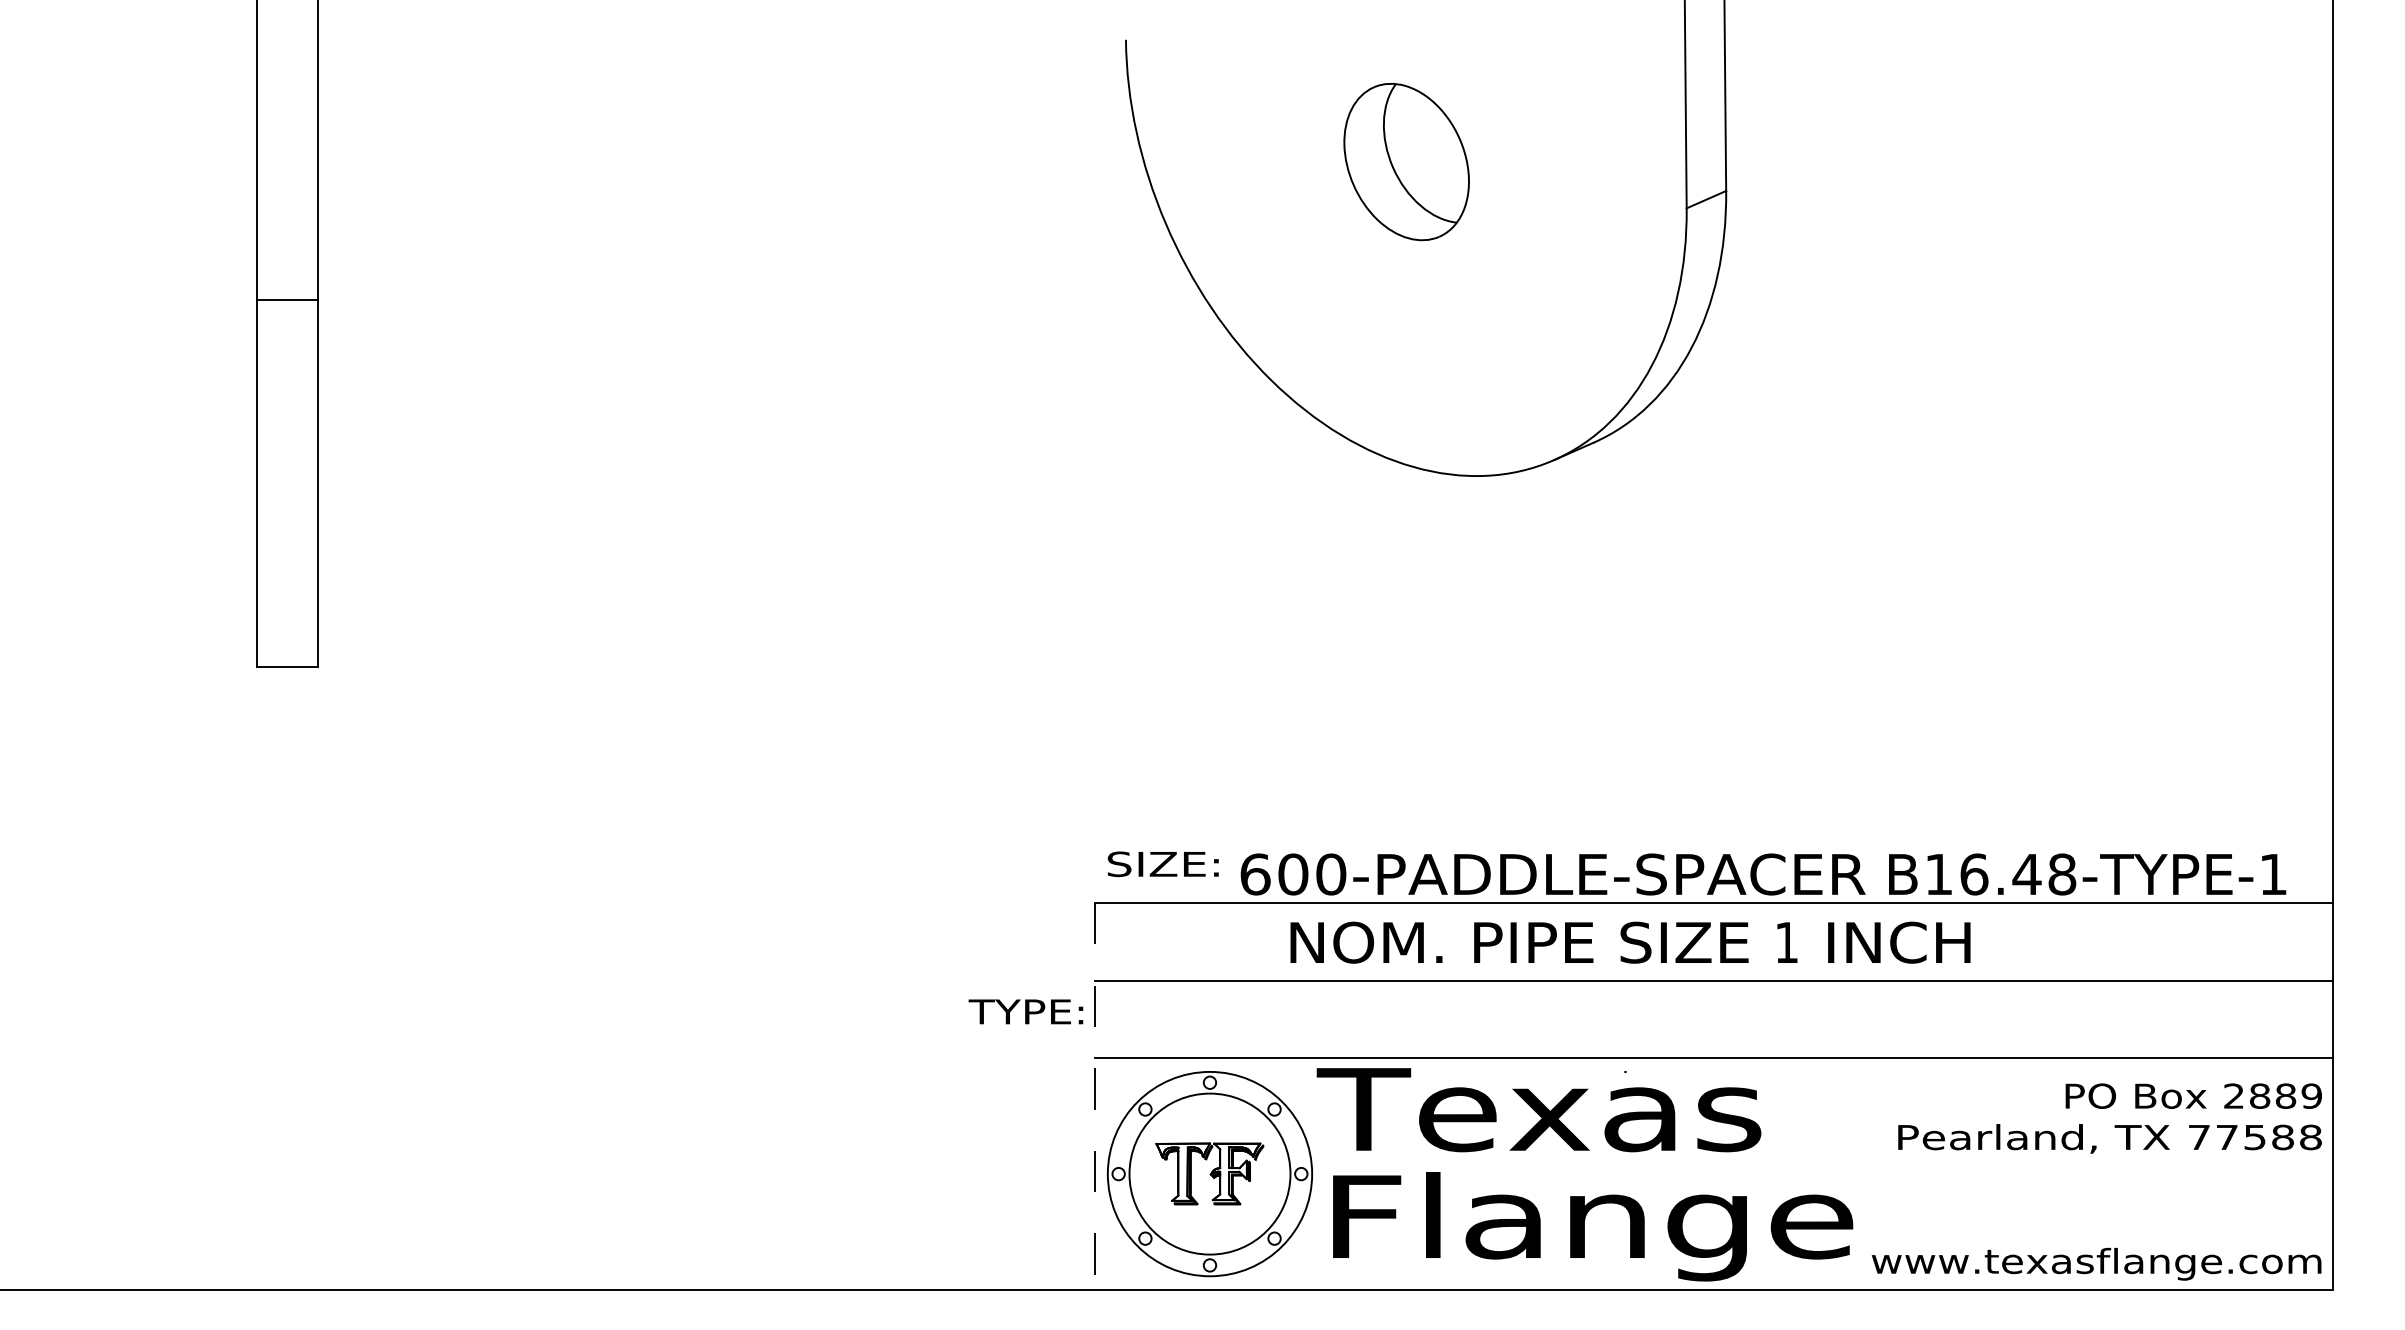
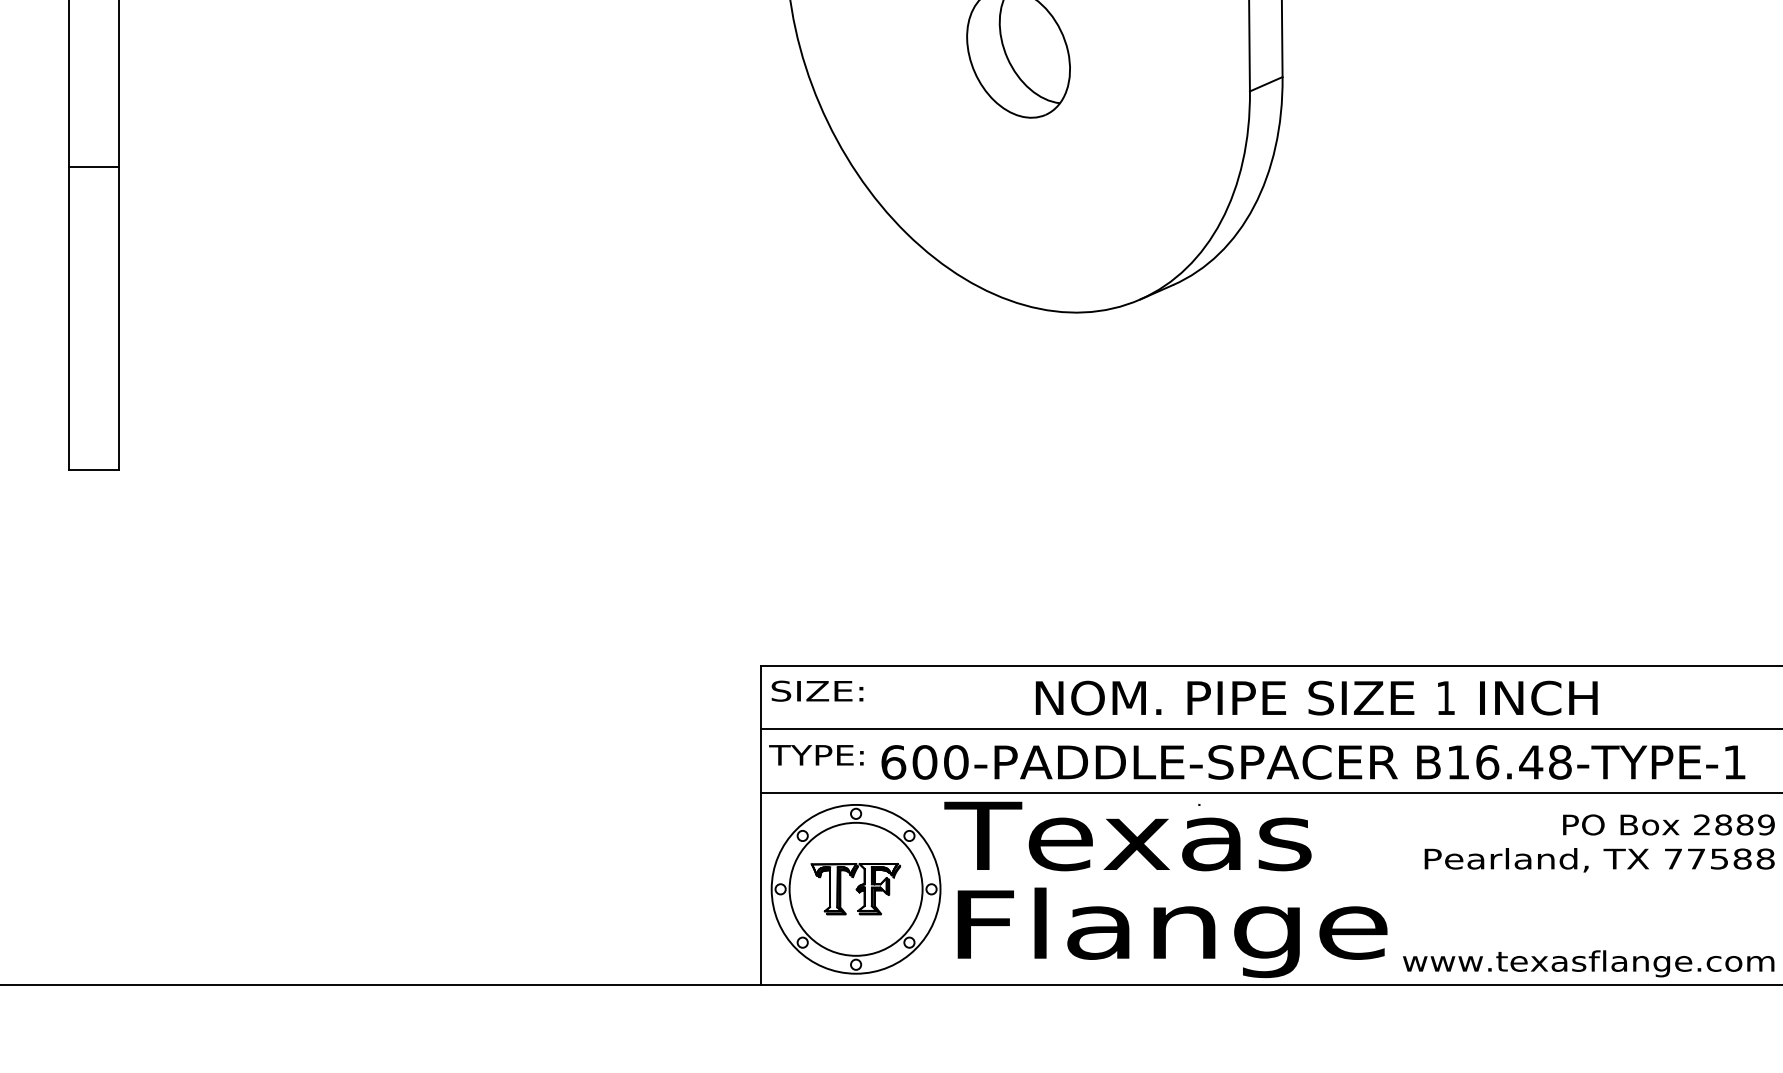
text: (1162, 864) -> (816, 691), moved
text: (1763, 874) -> (1313, 762), moved
text: (1630, 942) -> (1316, 697), moved
text: (1025, 1011) -> (816, 754), moved
line: (1094, 1097) -> (760, 826), dashed -> solid

